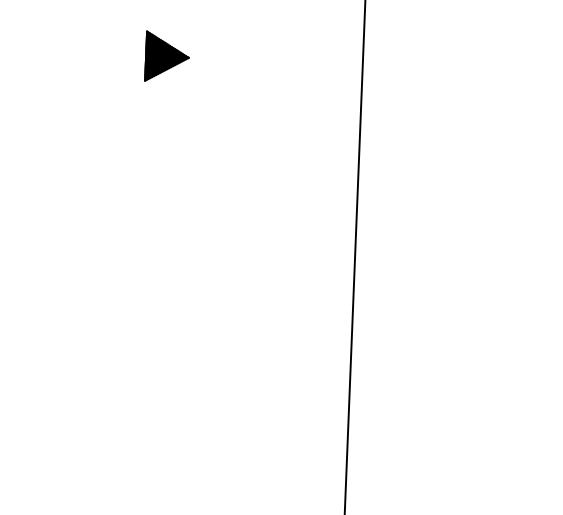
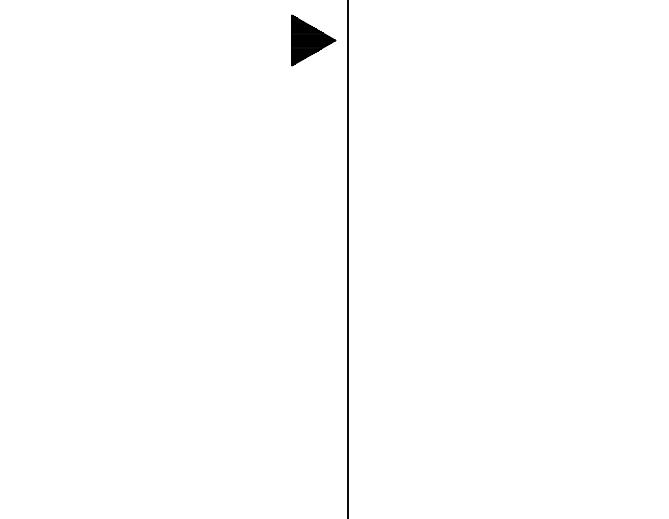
part: (167, 56) -> (313, 40), moved

